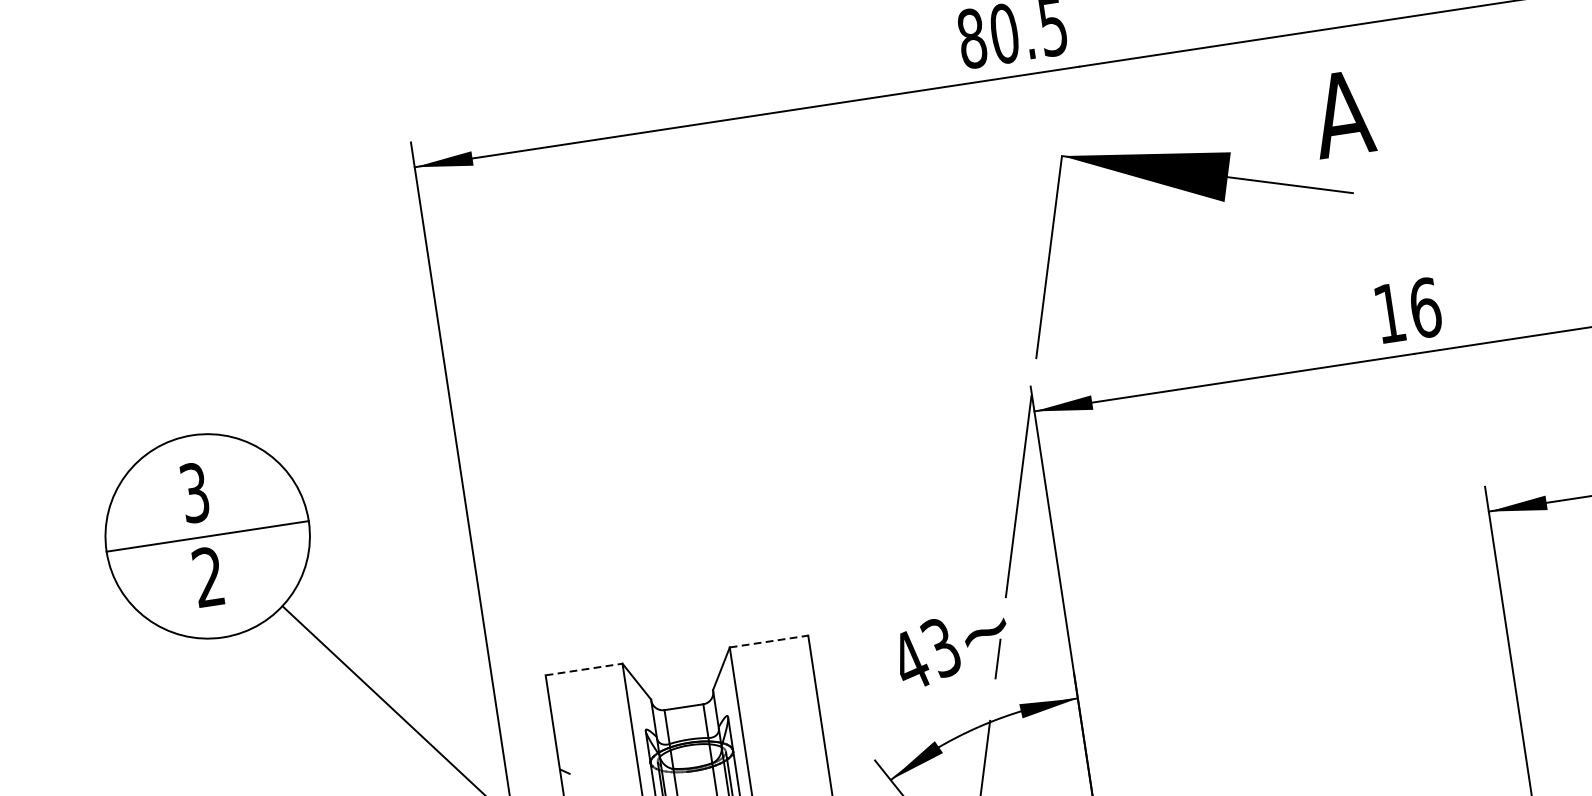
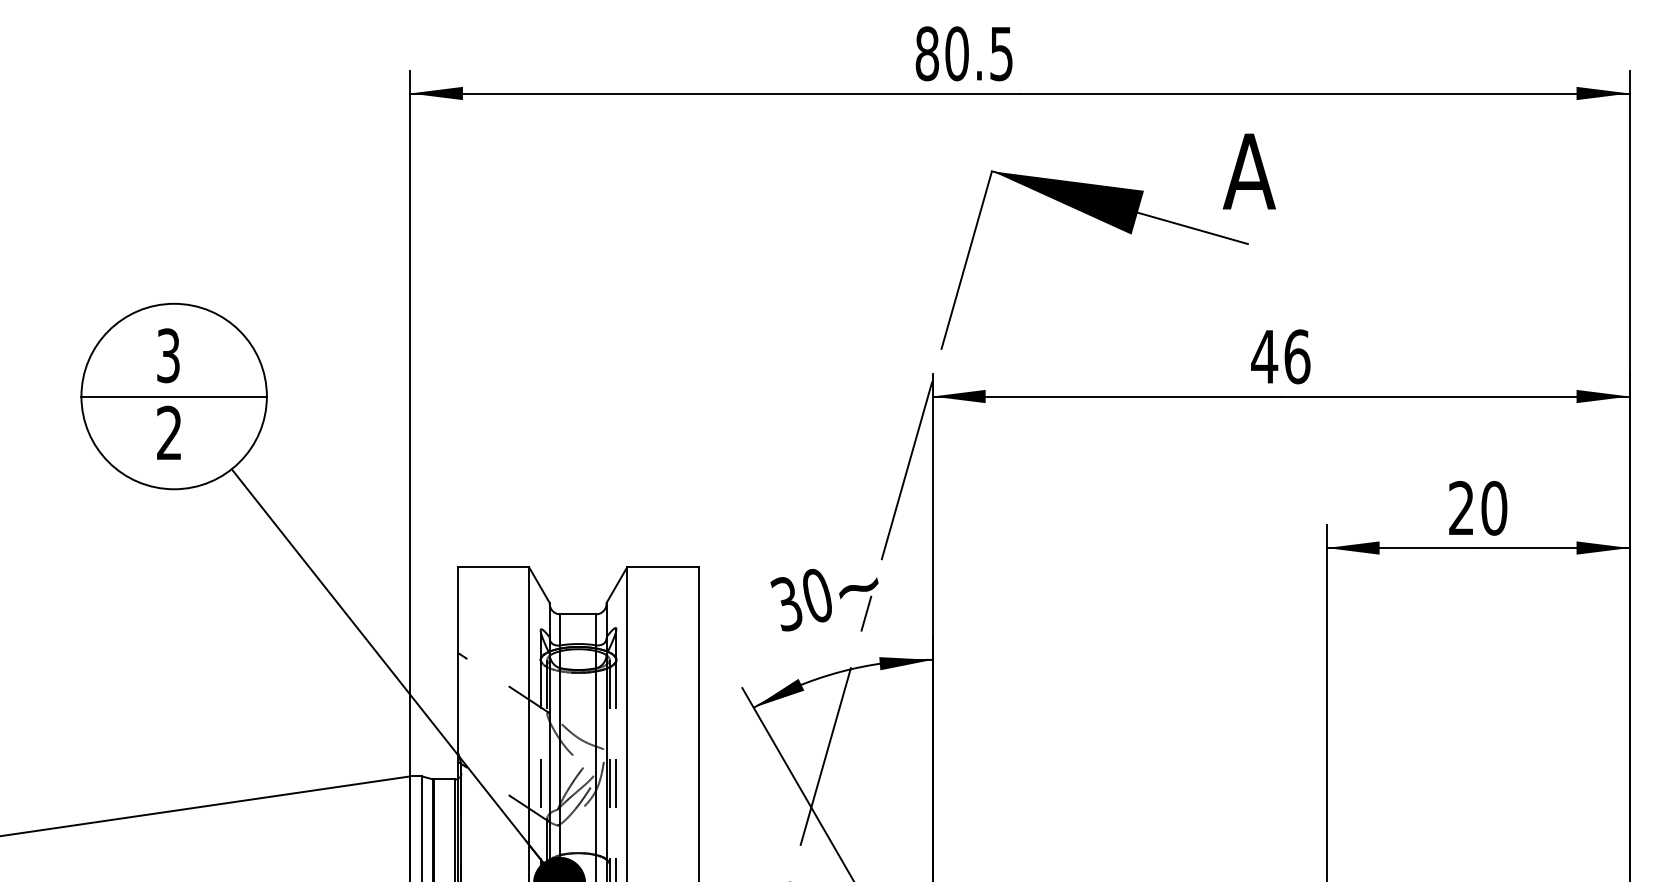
text: (1389, 313) -> (1264, 356), 16 -> 46
line: (769, 640) -> (663, 566), dashed -> solid
text: (925, 655) -> (801, 600), 43 -> 30
line: (584, 668) -> (494, 566), dashed -> solid

